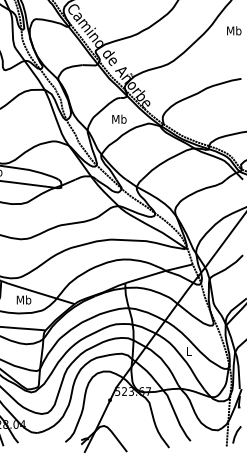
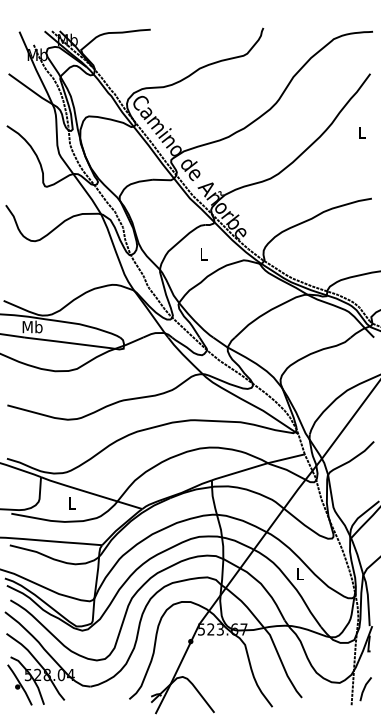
text: (233, 30) -> (361, 132), Mb -> L
text: (119, 119) -> (203, 254), Mb -> L
text: (24, 300) -> (72, 503), Mb -> L

